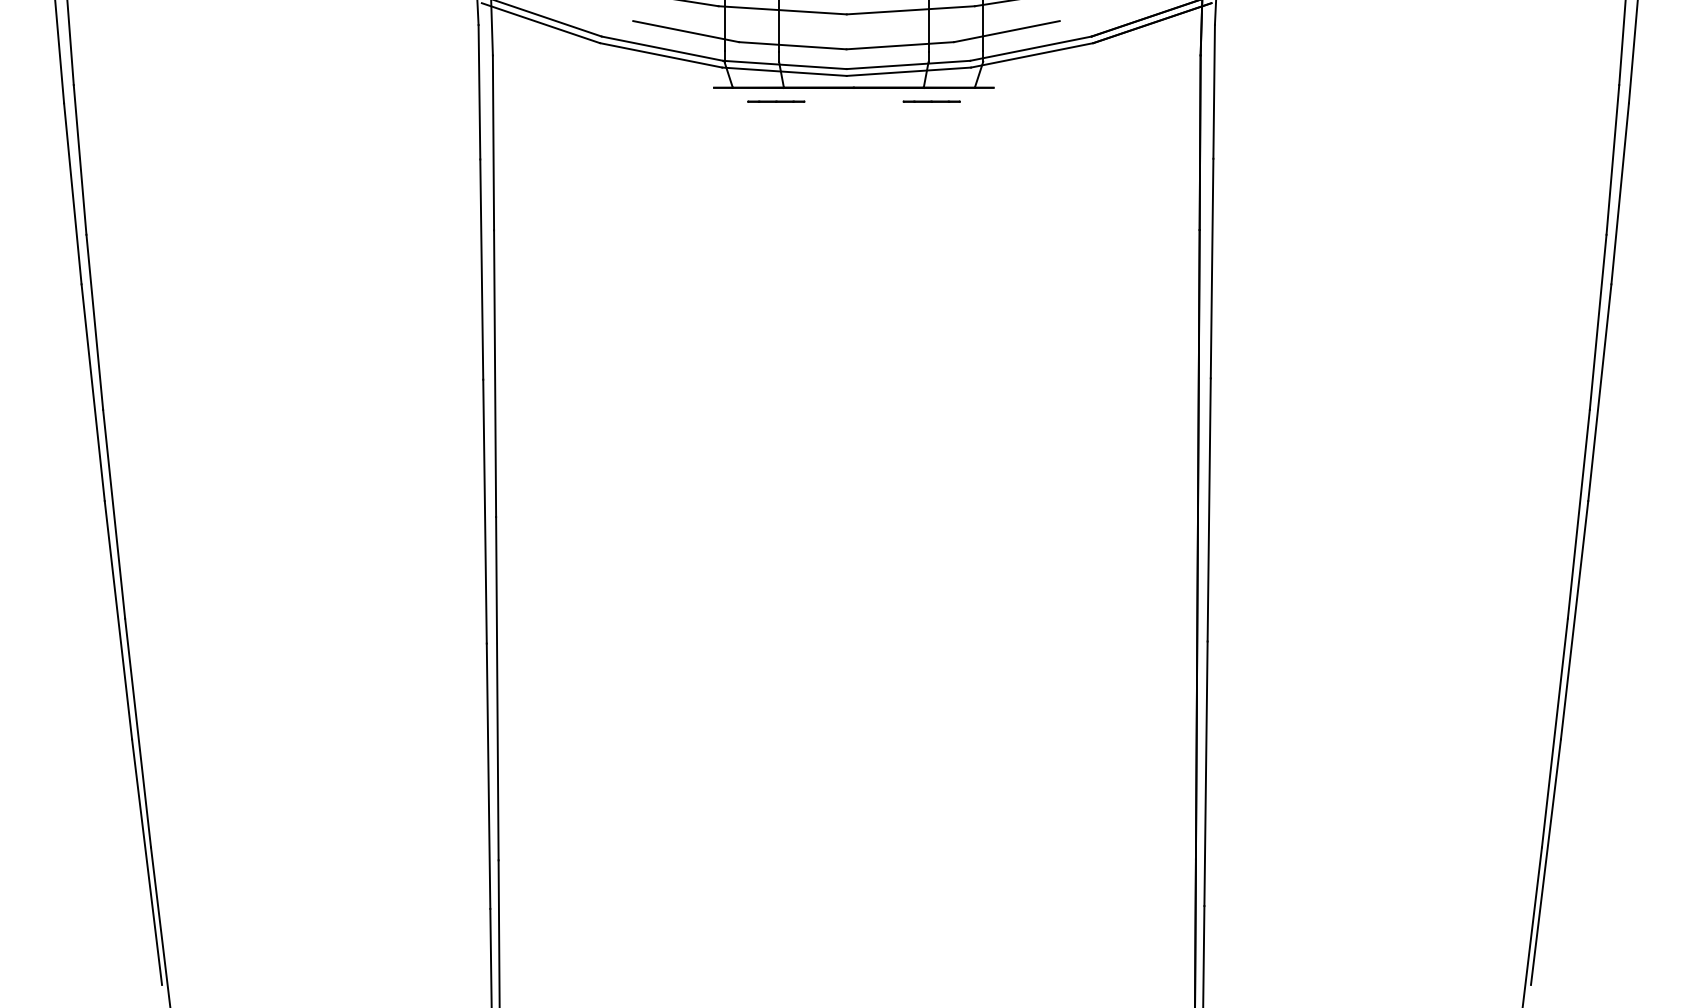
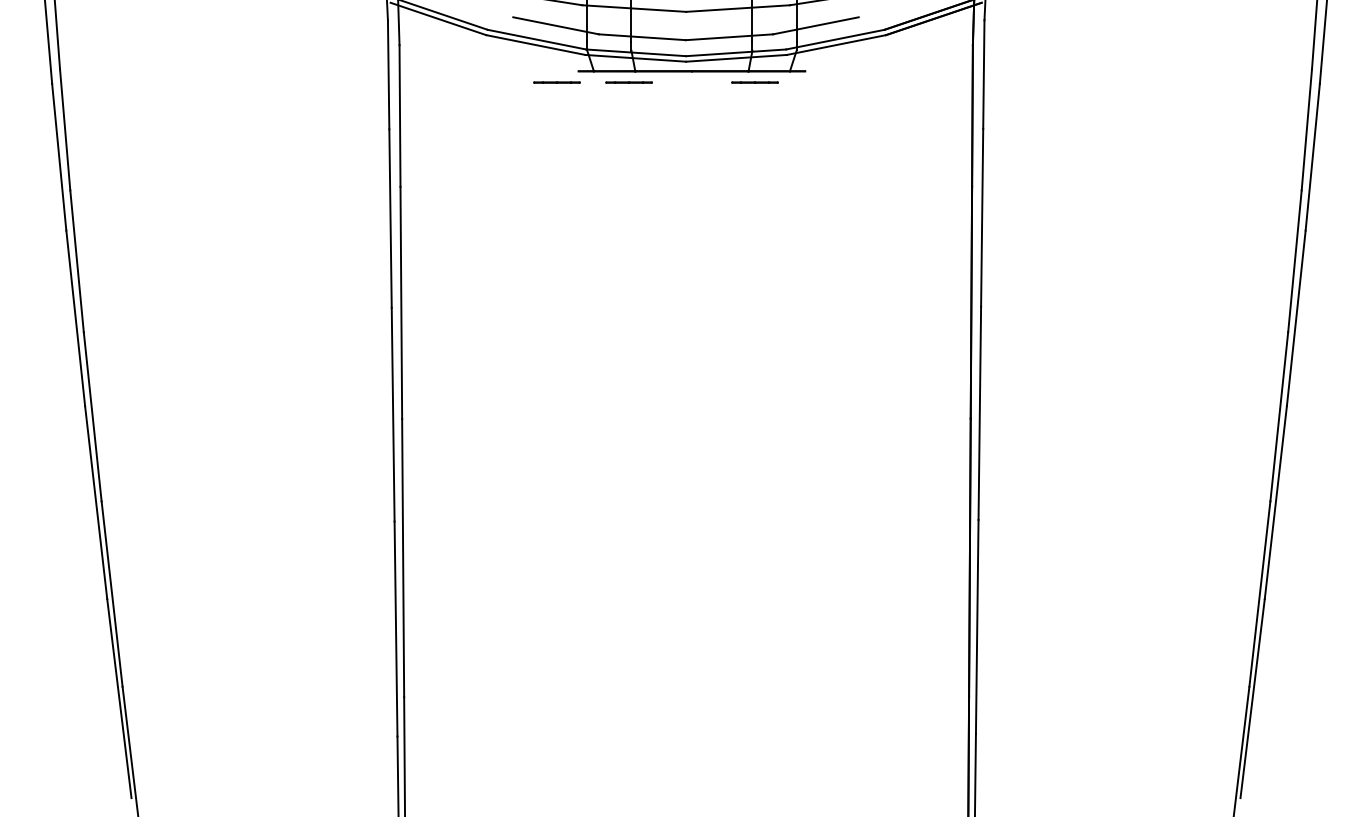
line: (687, 101) -> (557, 82), added

